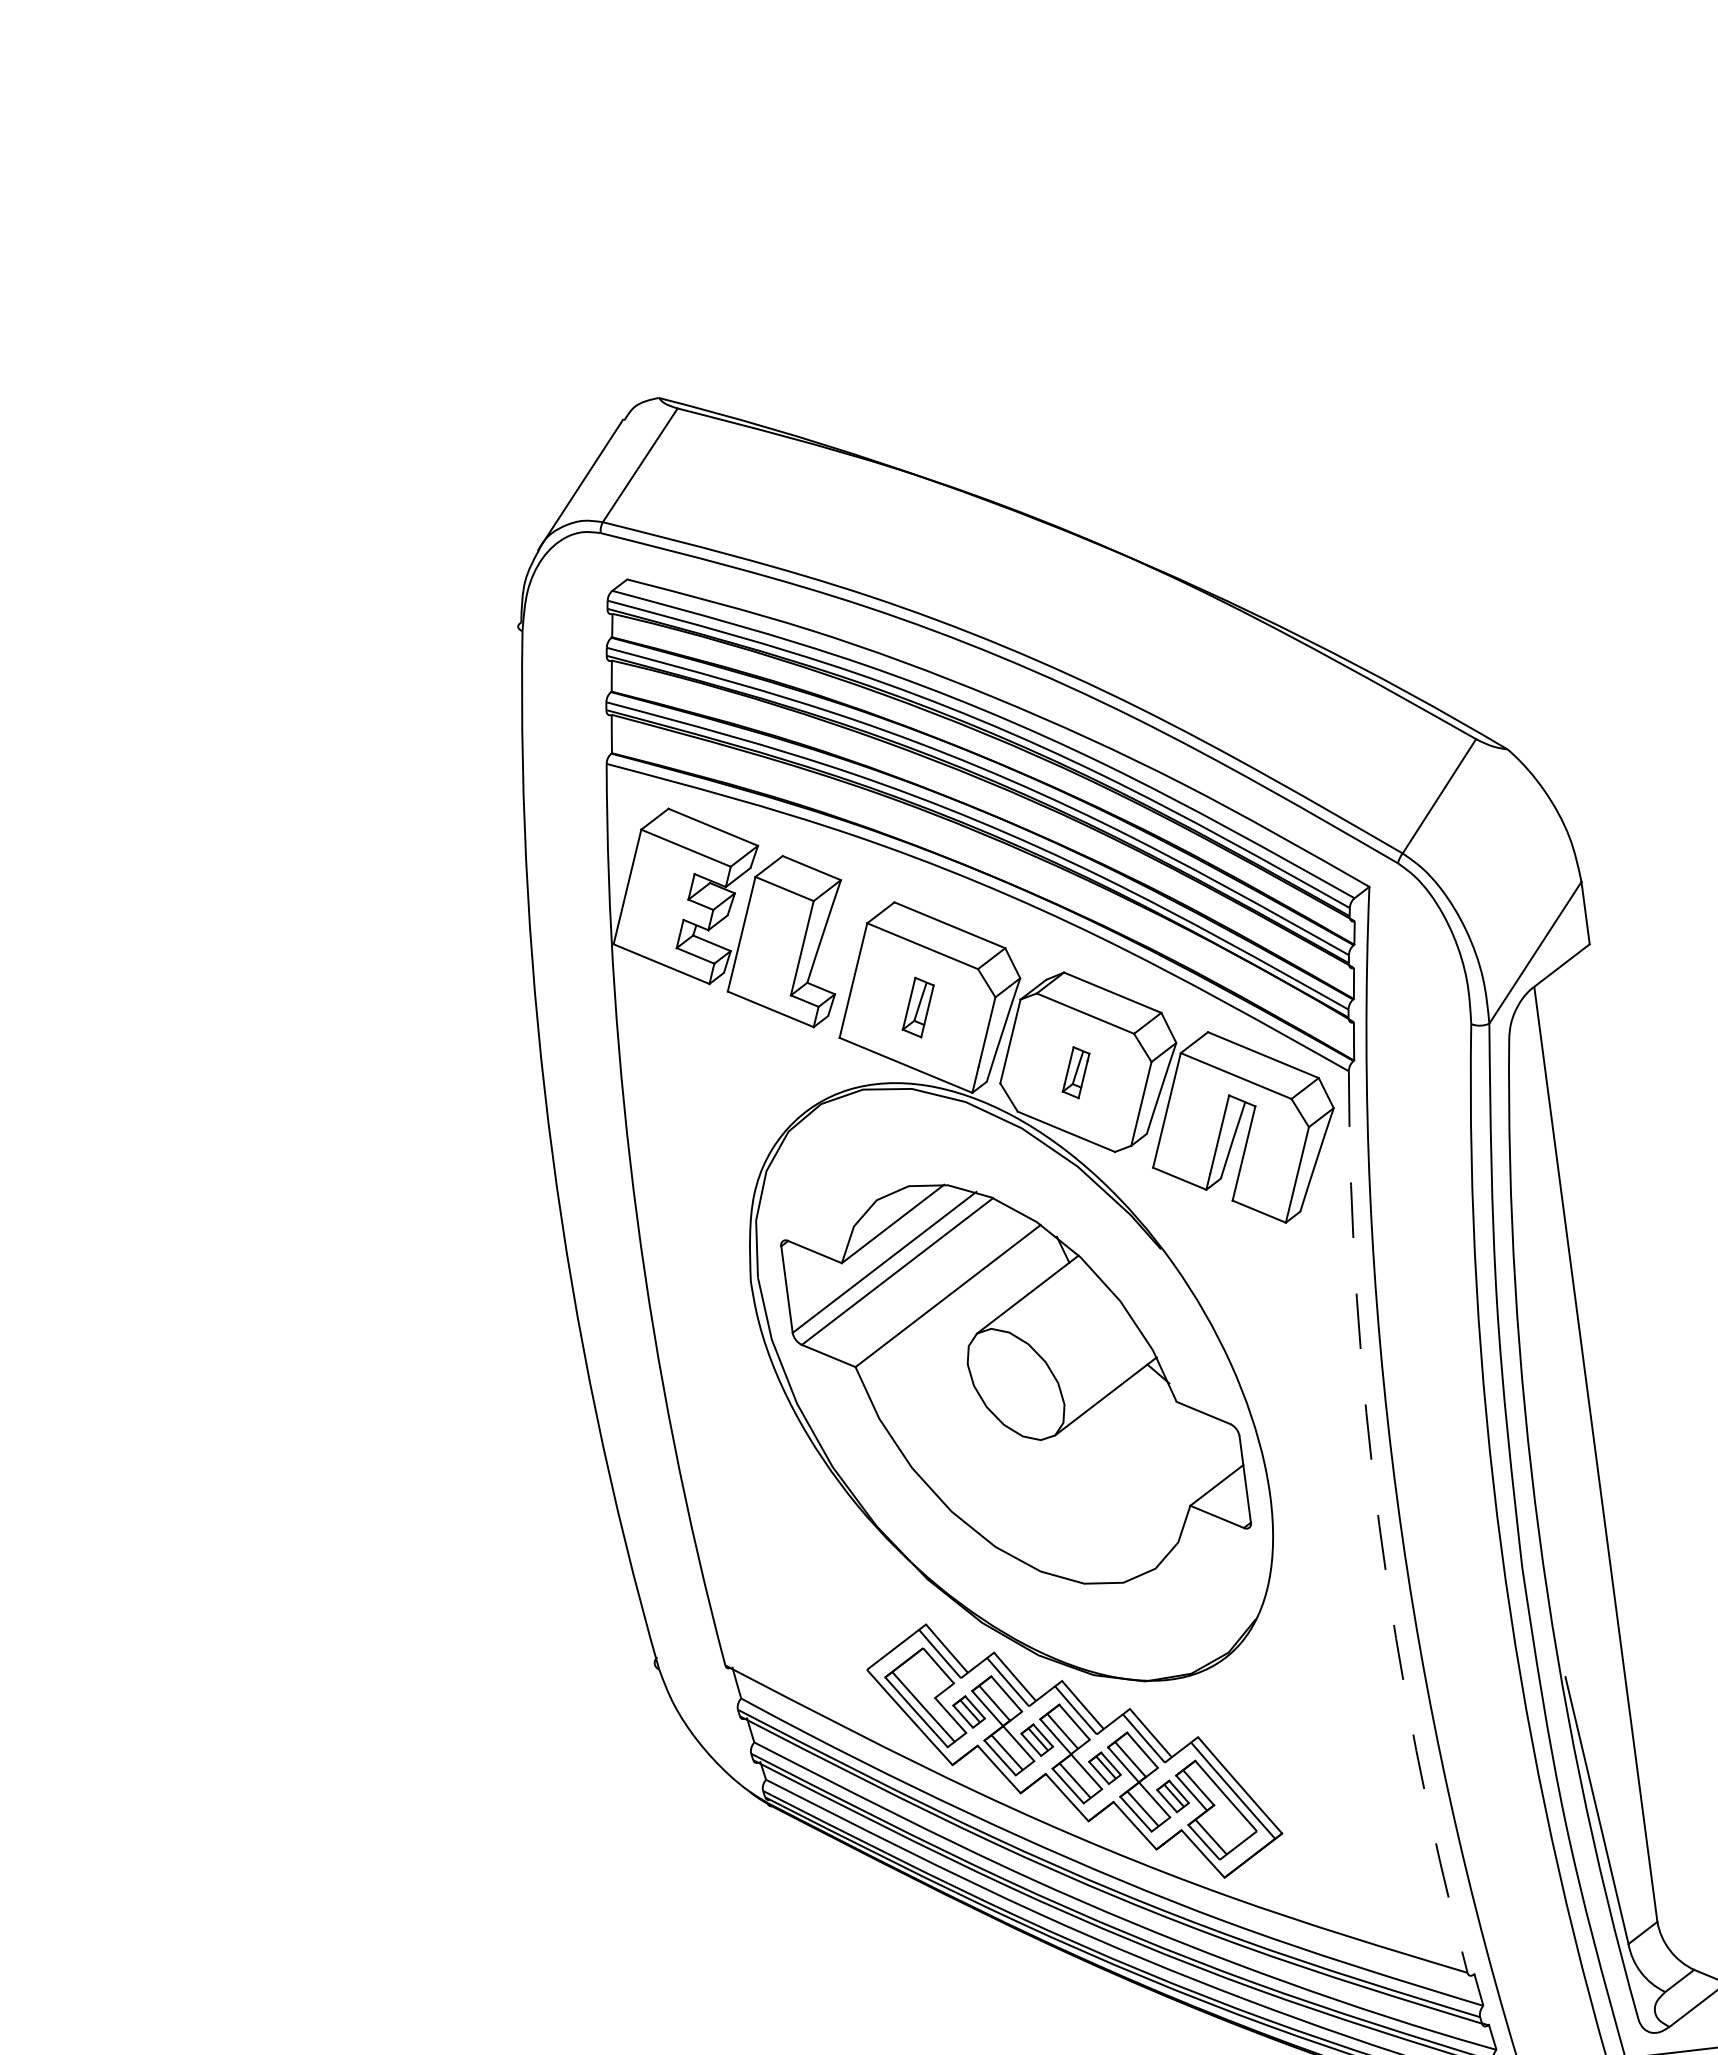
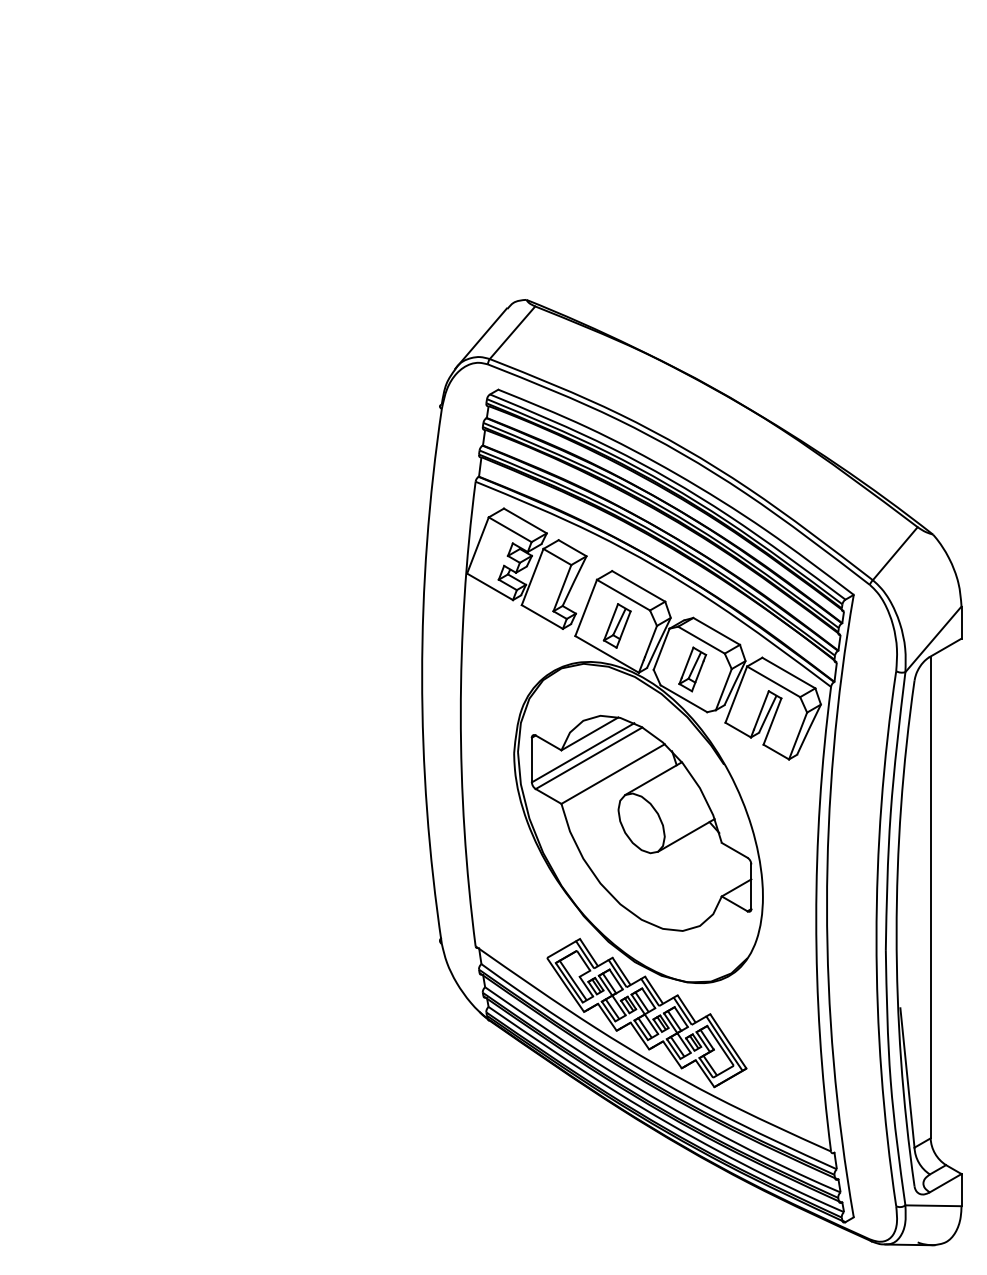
part: (916, 1006) -> (616, 625), size x1.43
part: (1075, 1072) -> (692, 669), size x1.67
arc: (1379, 1526) -> (816, 919), dashed -> solid

